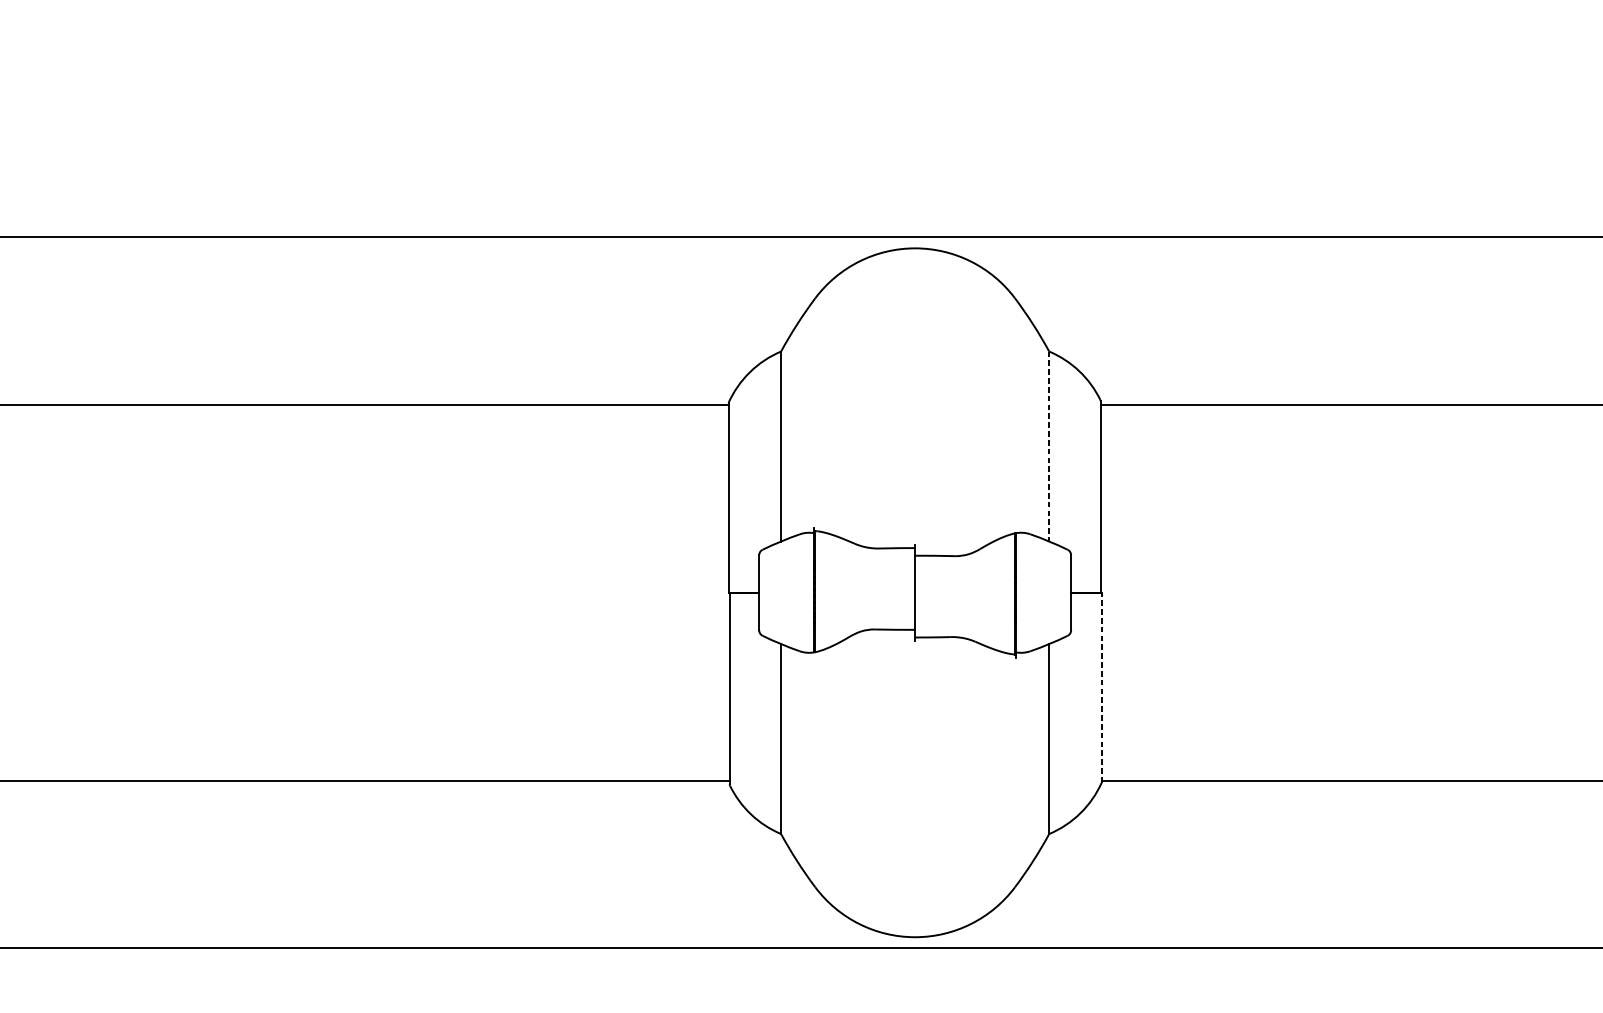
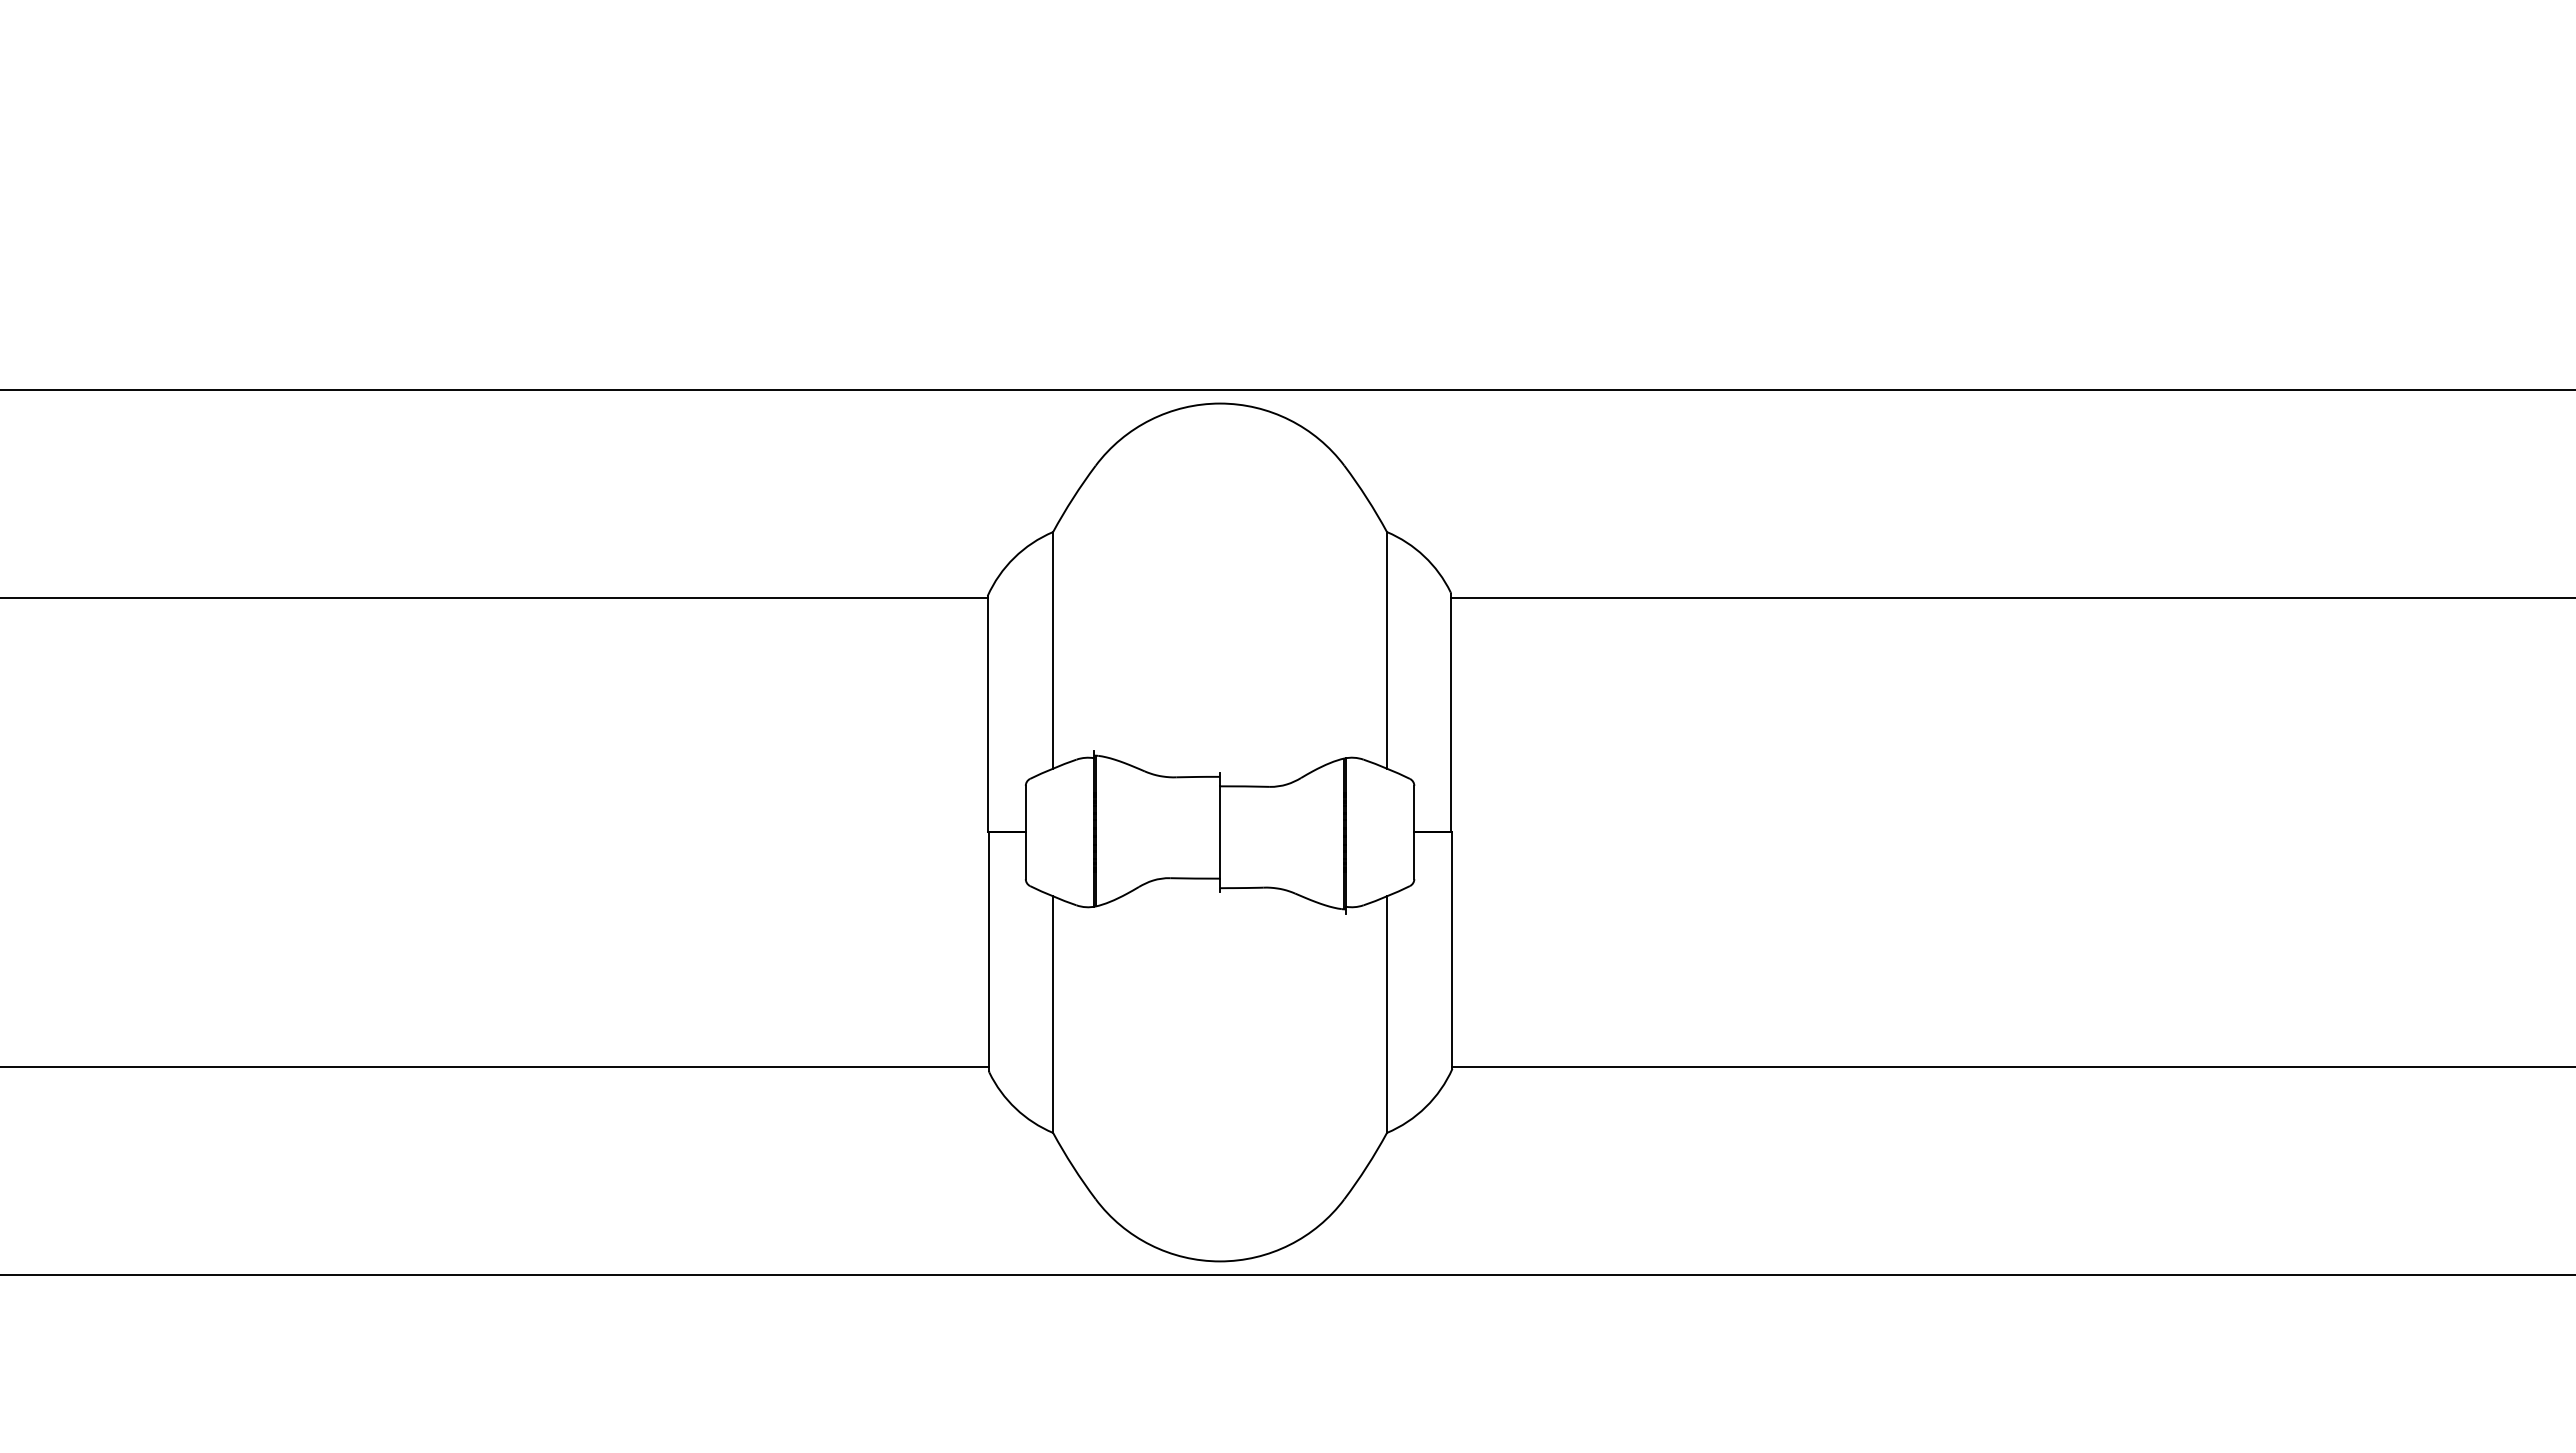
line: (1048, 446) -> (1386, 650), dashed -> solid
line: (1101, 687) -> (1452, 950), dashed -> solid

